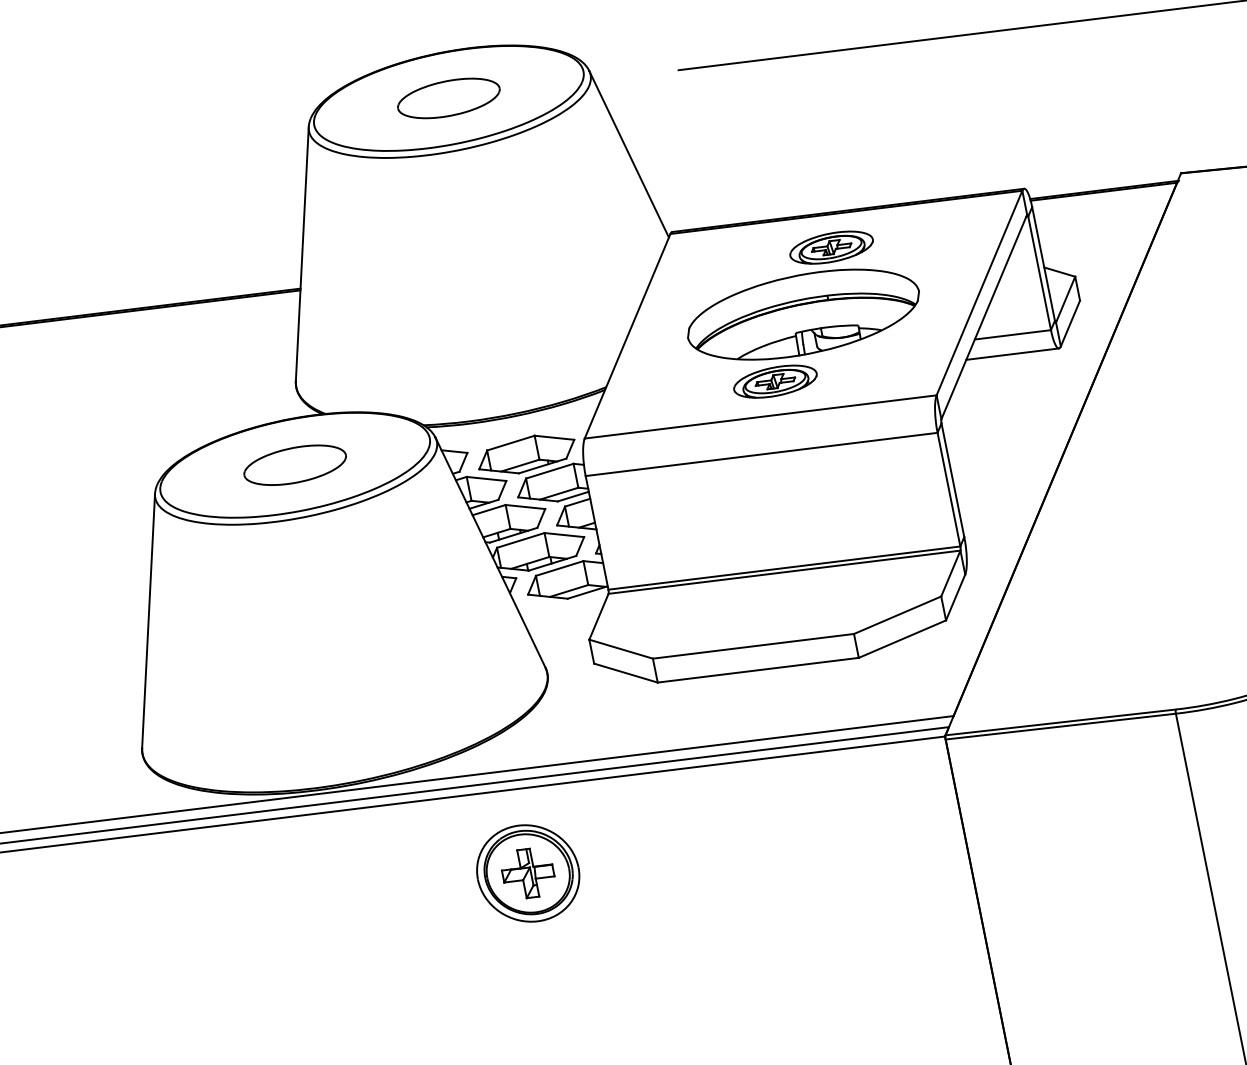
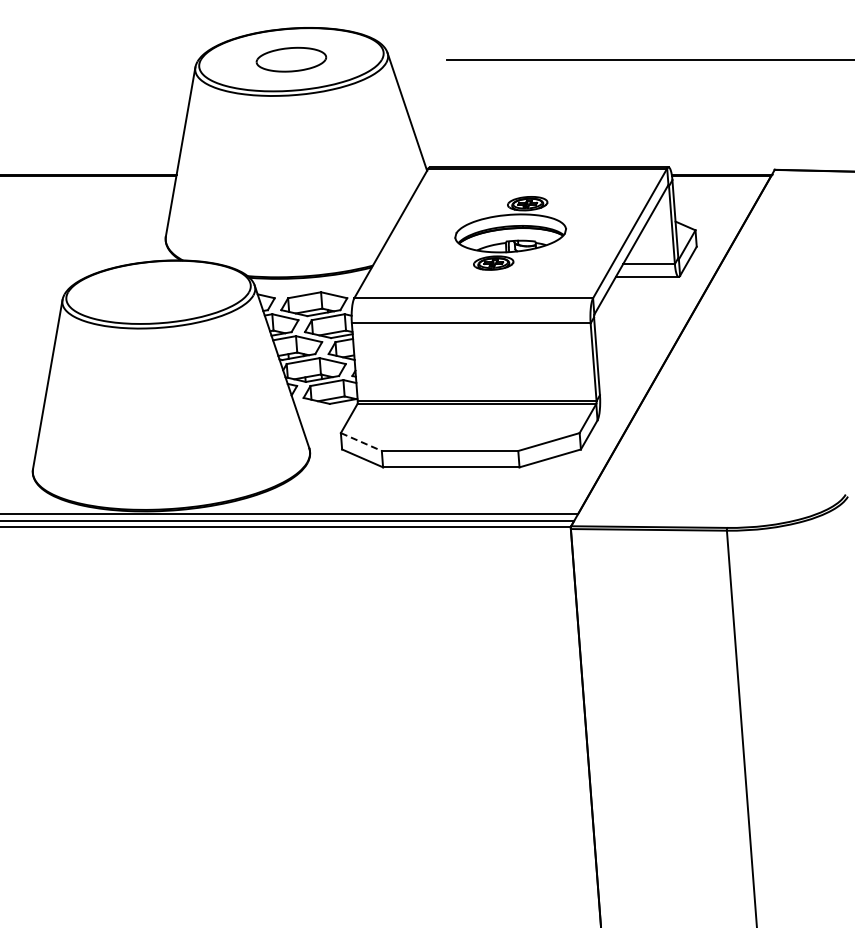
part: (803, 314) -> (510, 233), size x0.7
part: (295, 465) -> (158, 292), removed
line: (621, 649) -> (361, 442), solid -> dashed
part: (527, 872) -> (280, 583), removed

